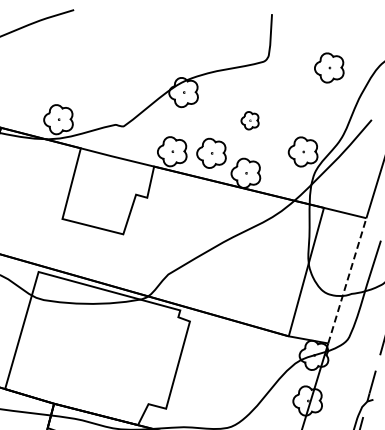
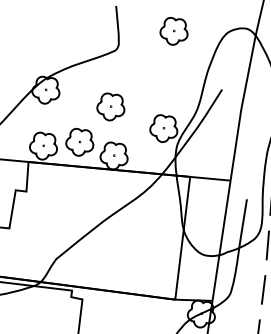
part: (329, 67) -> (173, 30), moved
part: (249, 120) -> (109, 106), size x1.67
line: (347, 280) -> (221, 240), dashed -> solid

